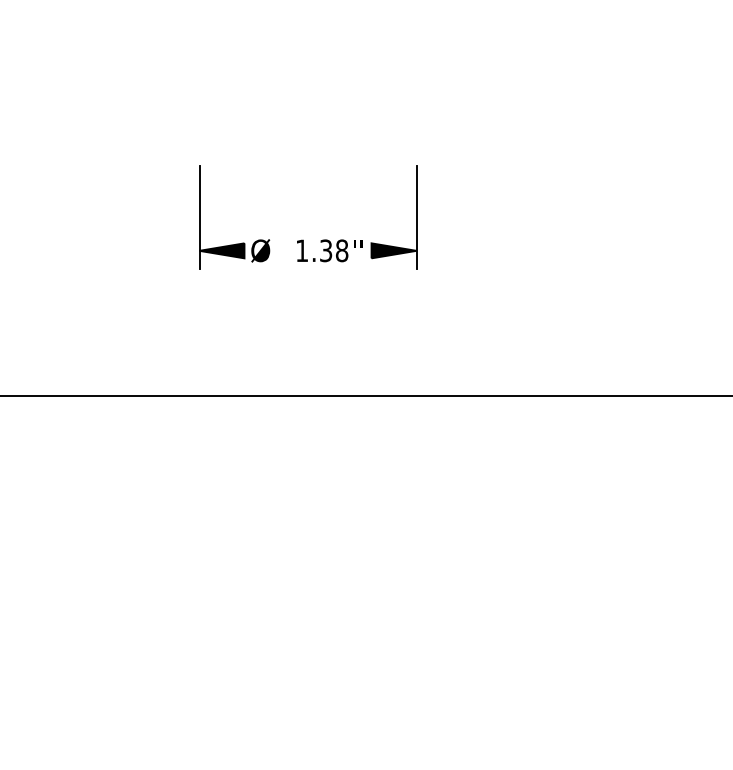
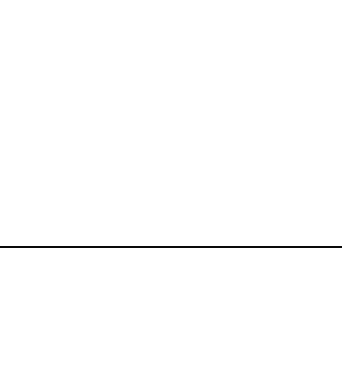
part: (304, 239) -> (124, 175), removed

